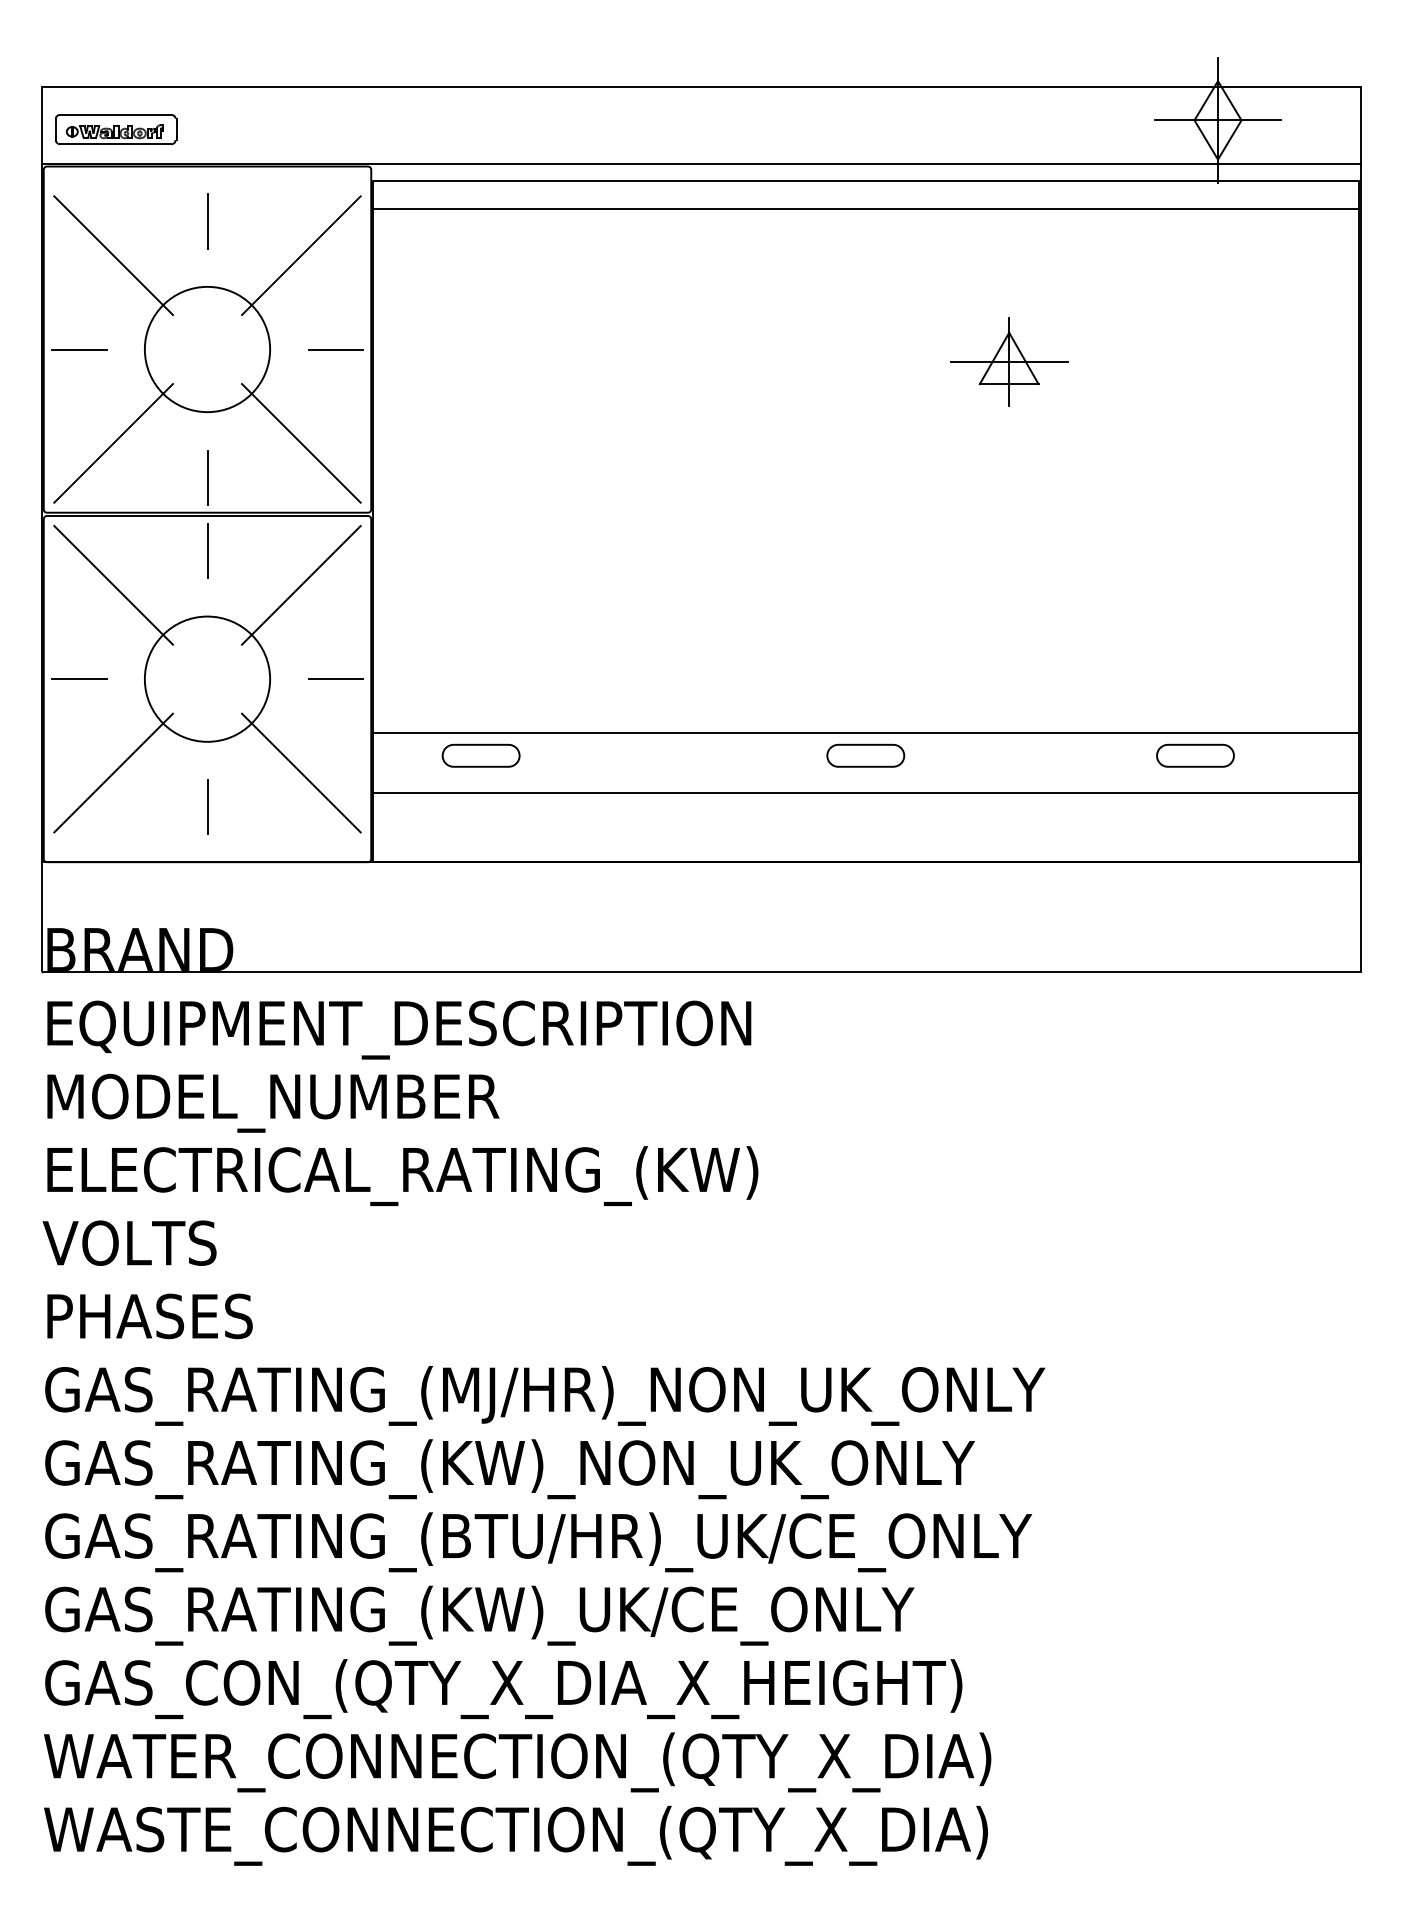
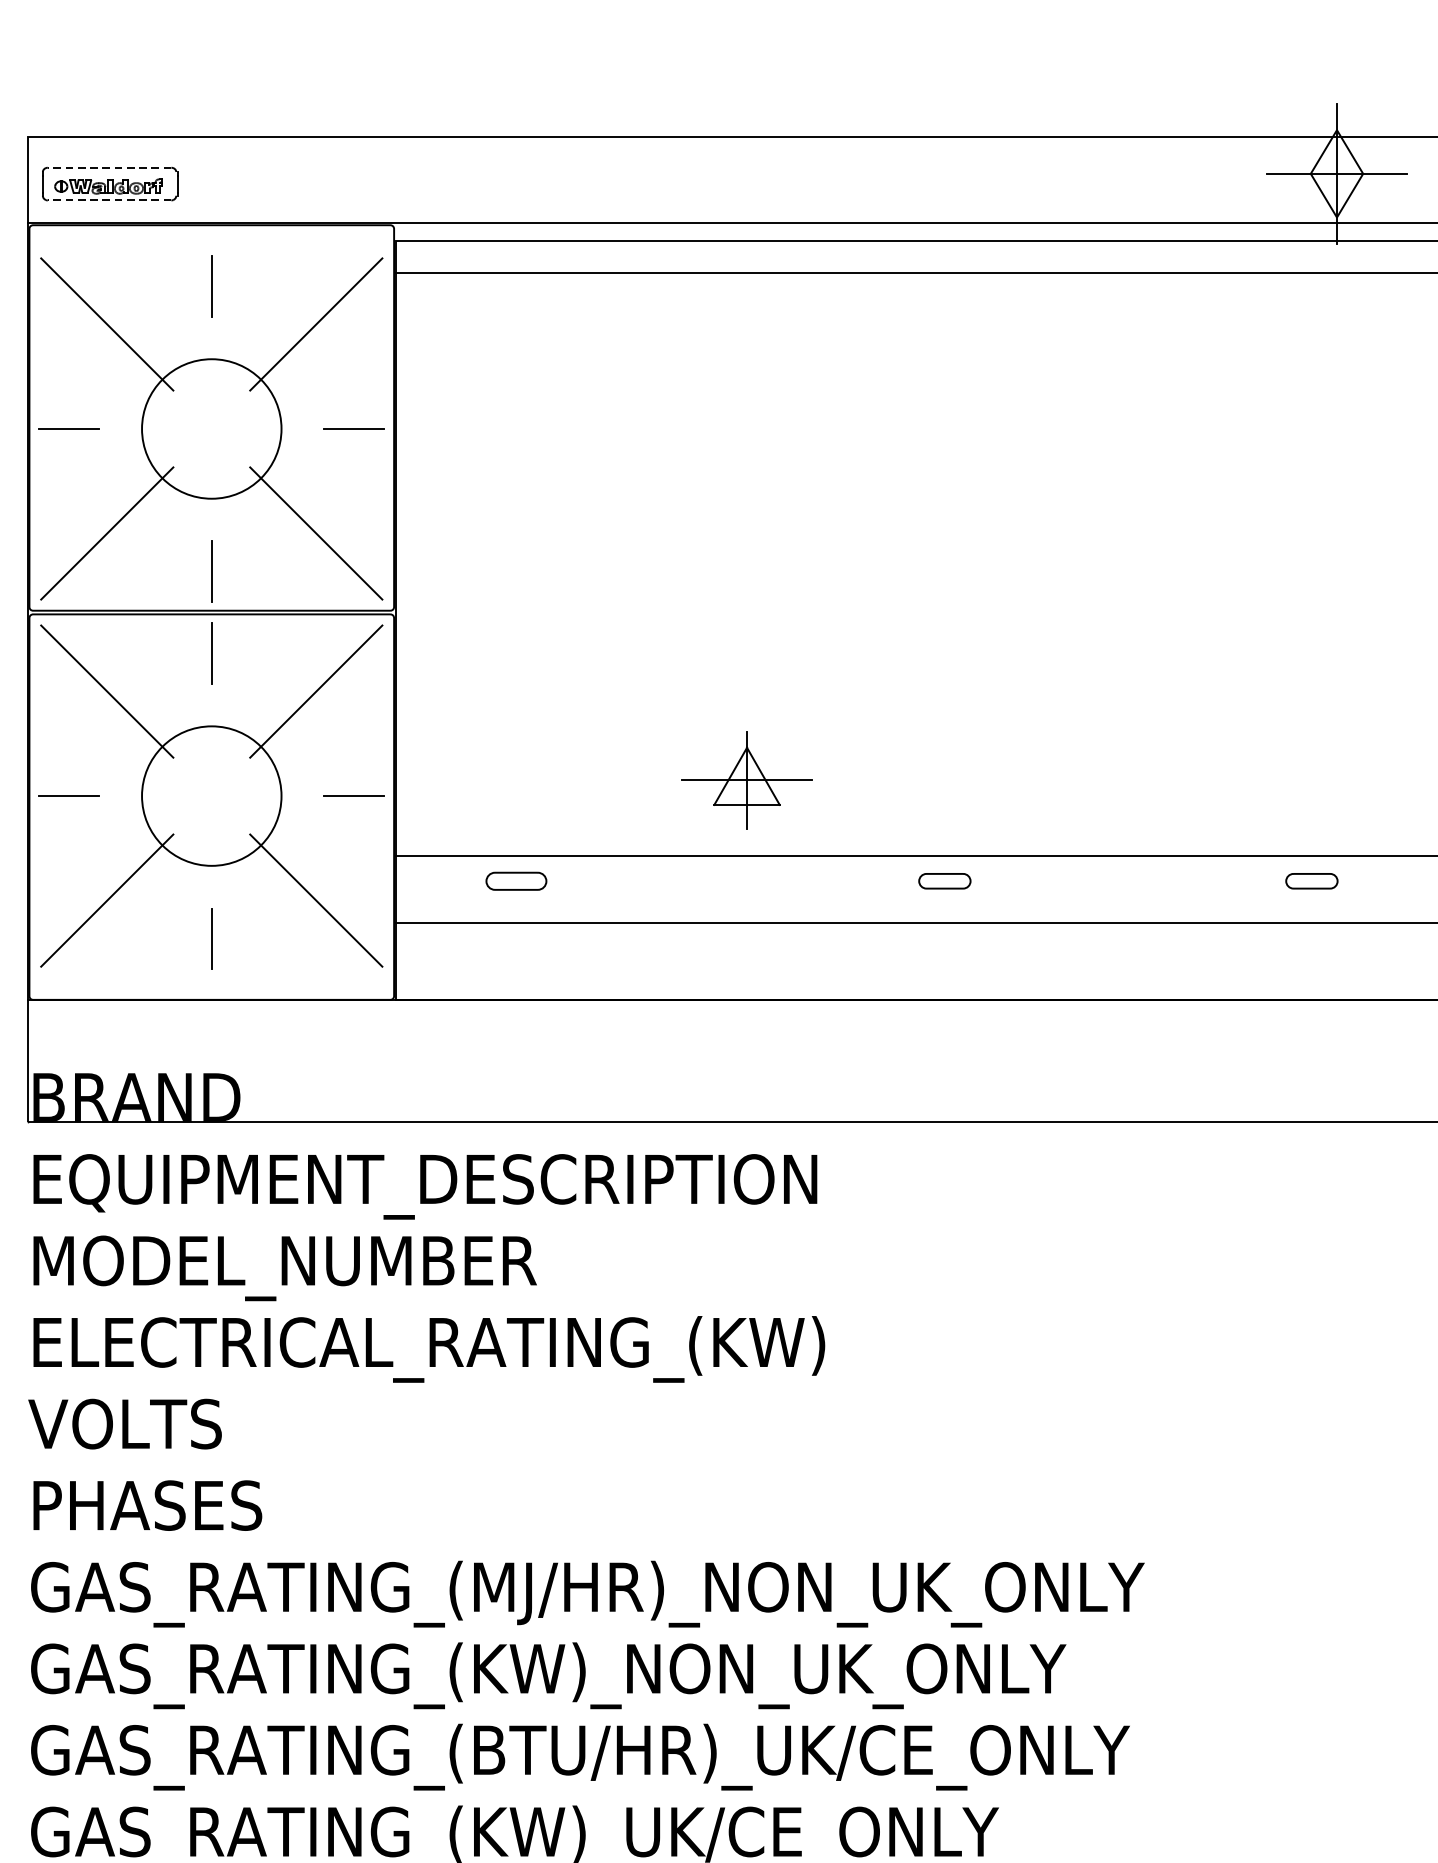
line: (115, 114) -> (109, 167), solid -> dashed
line: (115, 144) -> (109, 200), solid -> dashed
part: (1009, 361) -> (747, 779), moved
part: (480, 755) -> (515, 881), size x0.7
part: (865, 755) -> (944, 881), size x0.6
part: (1195, 755) -> (1311, 881), size x0.6

